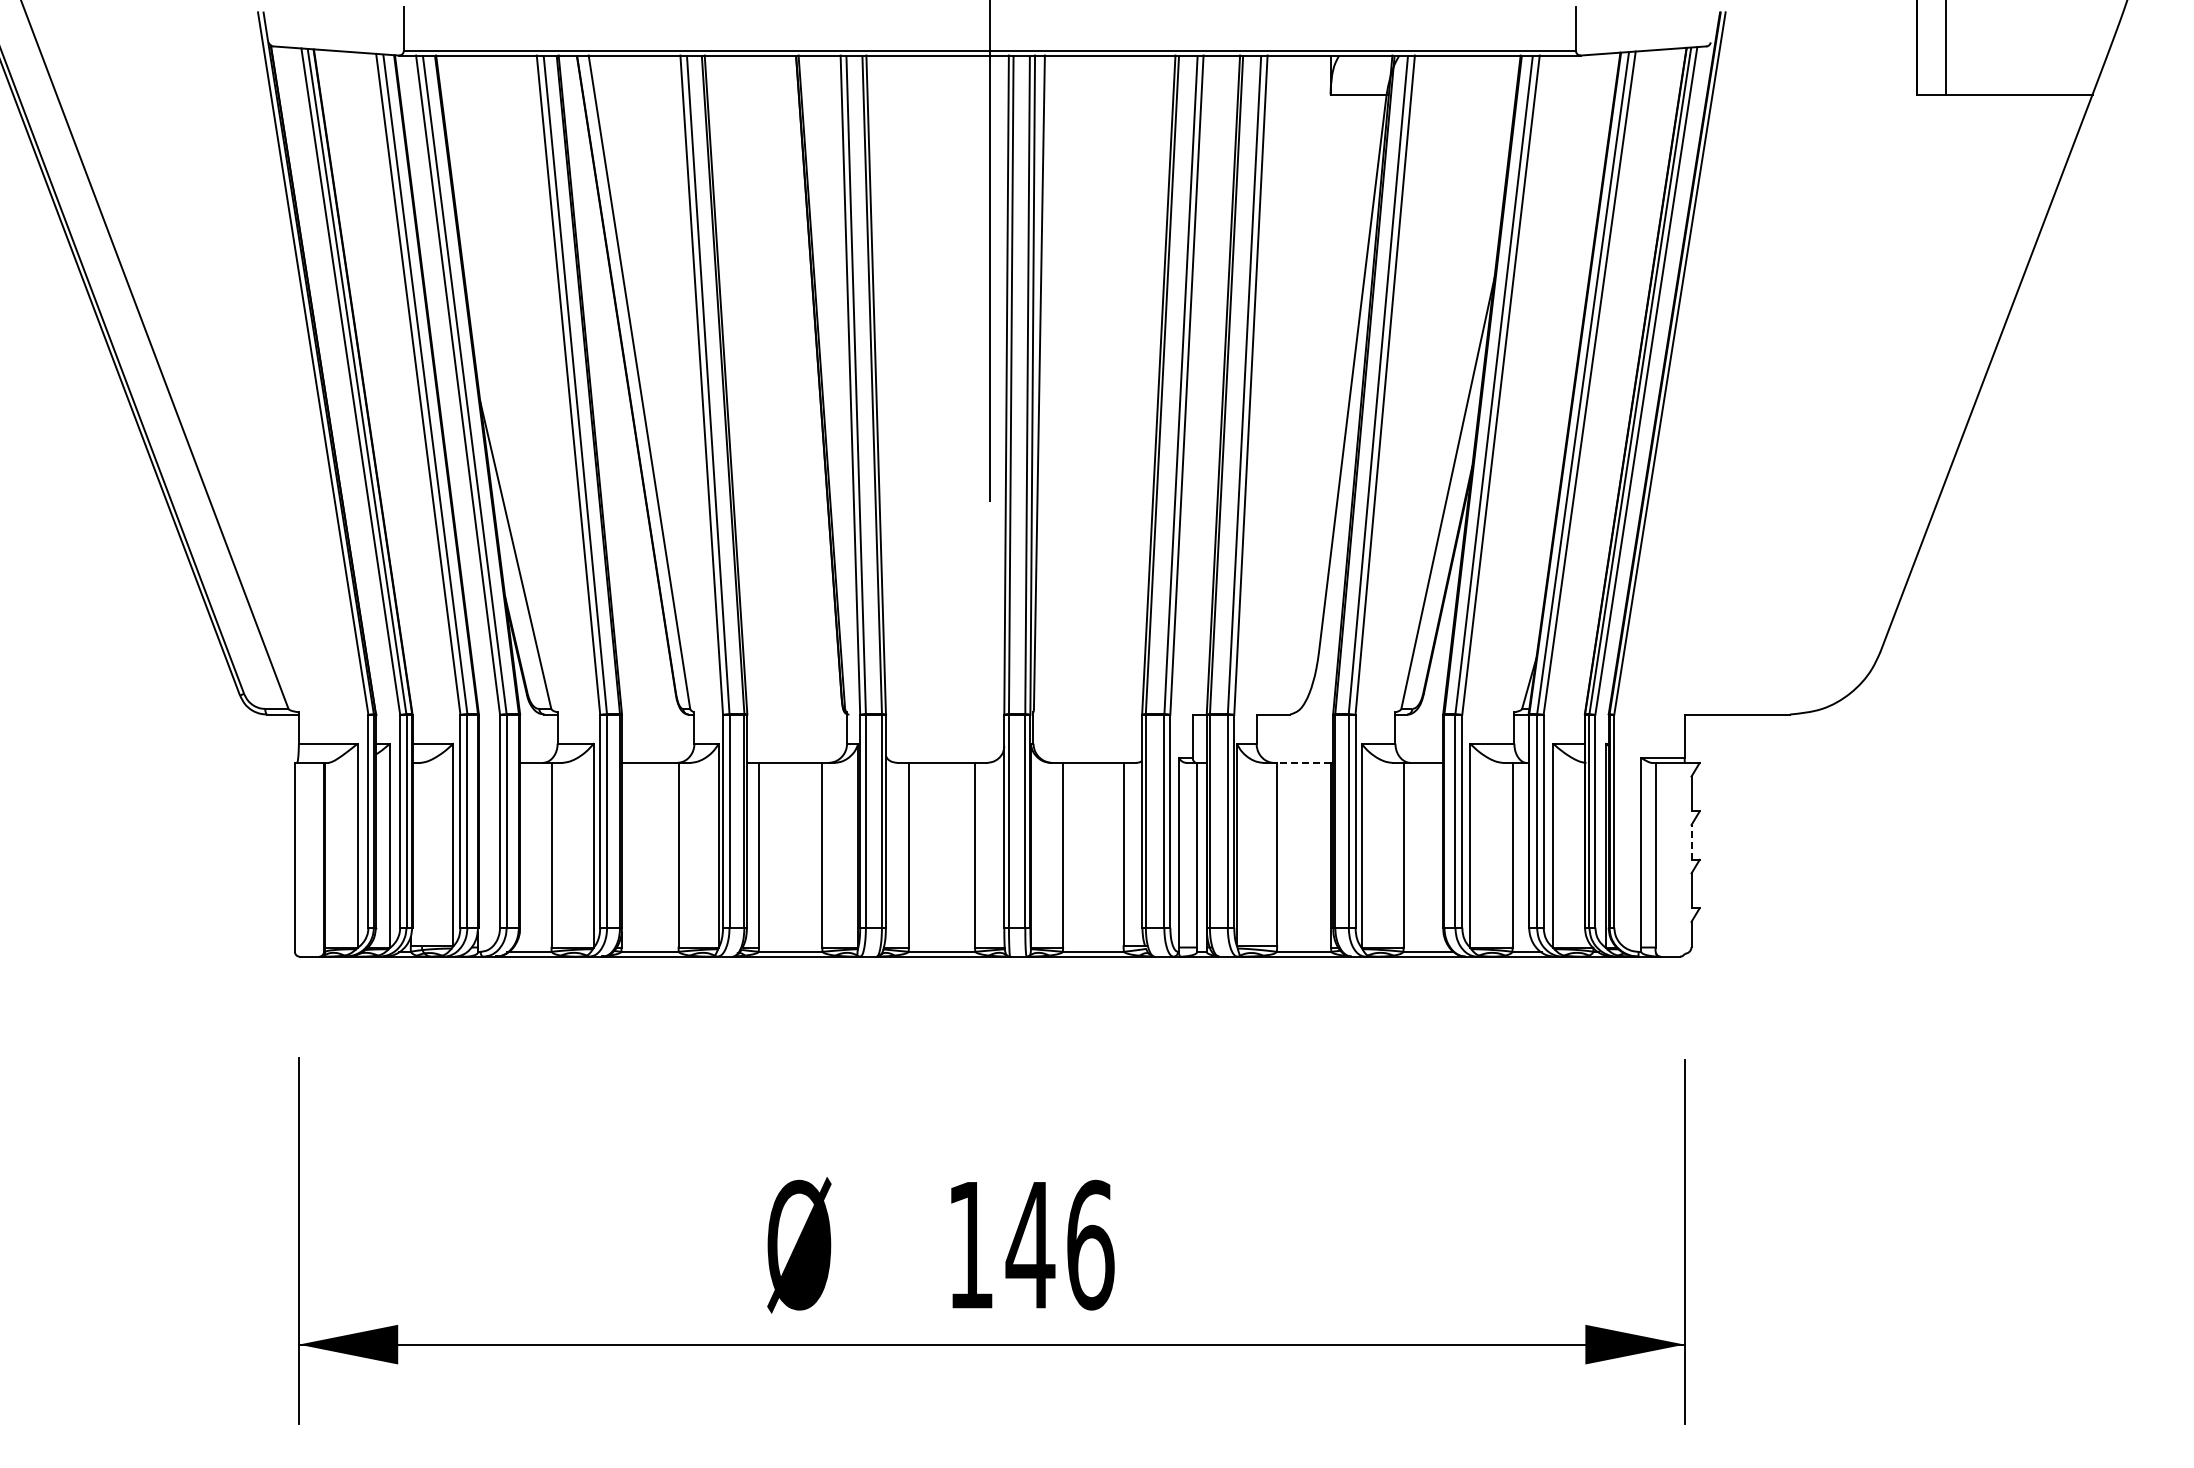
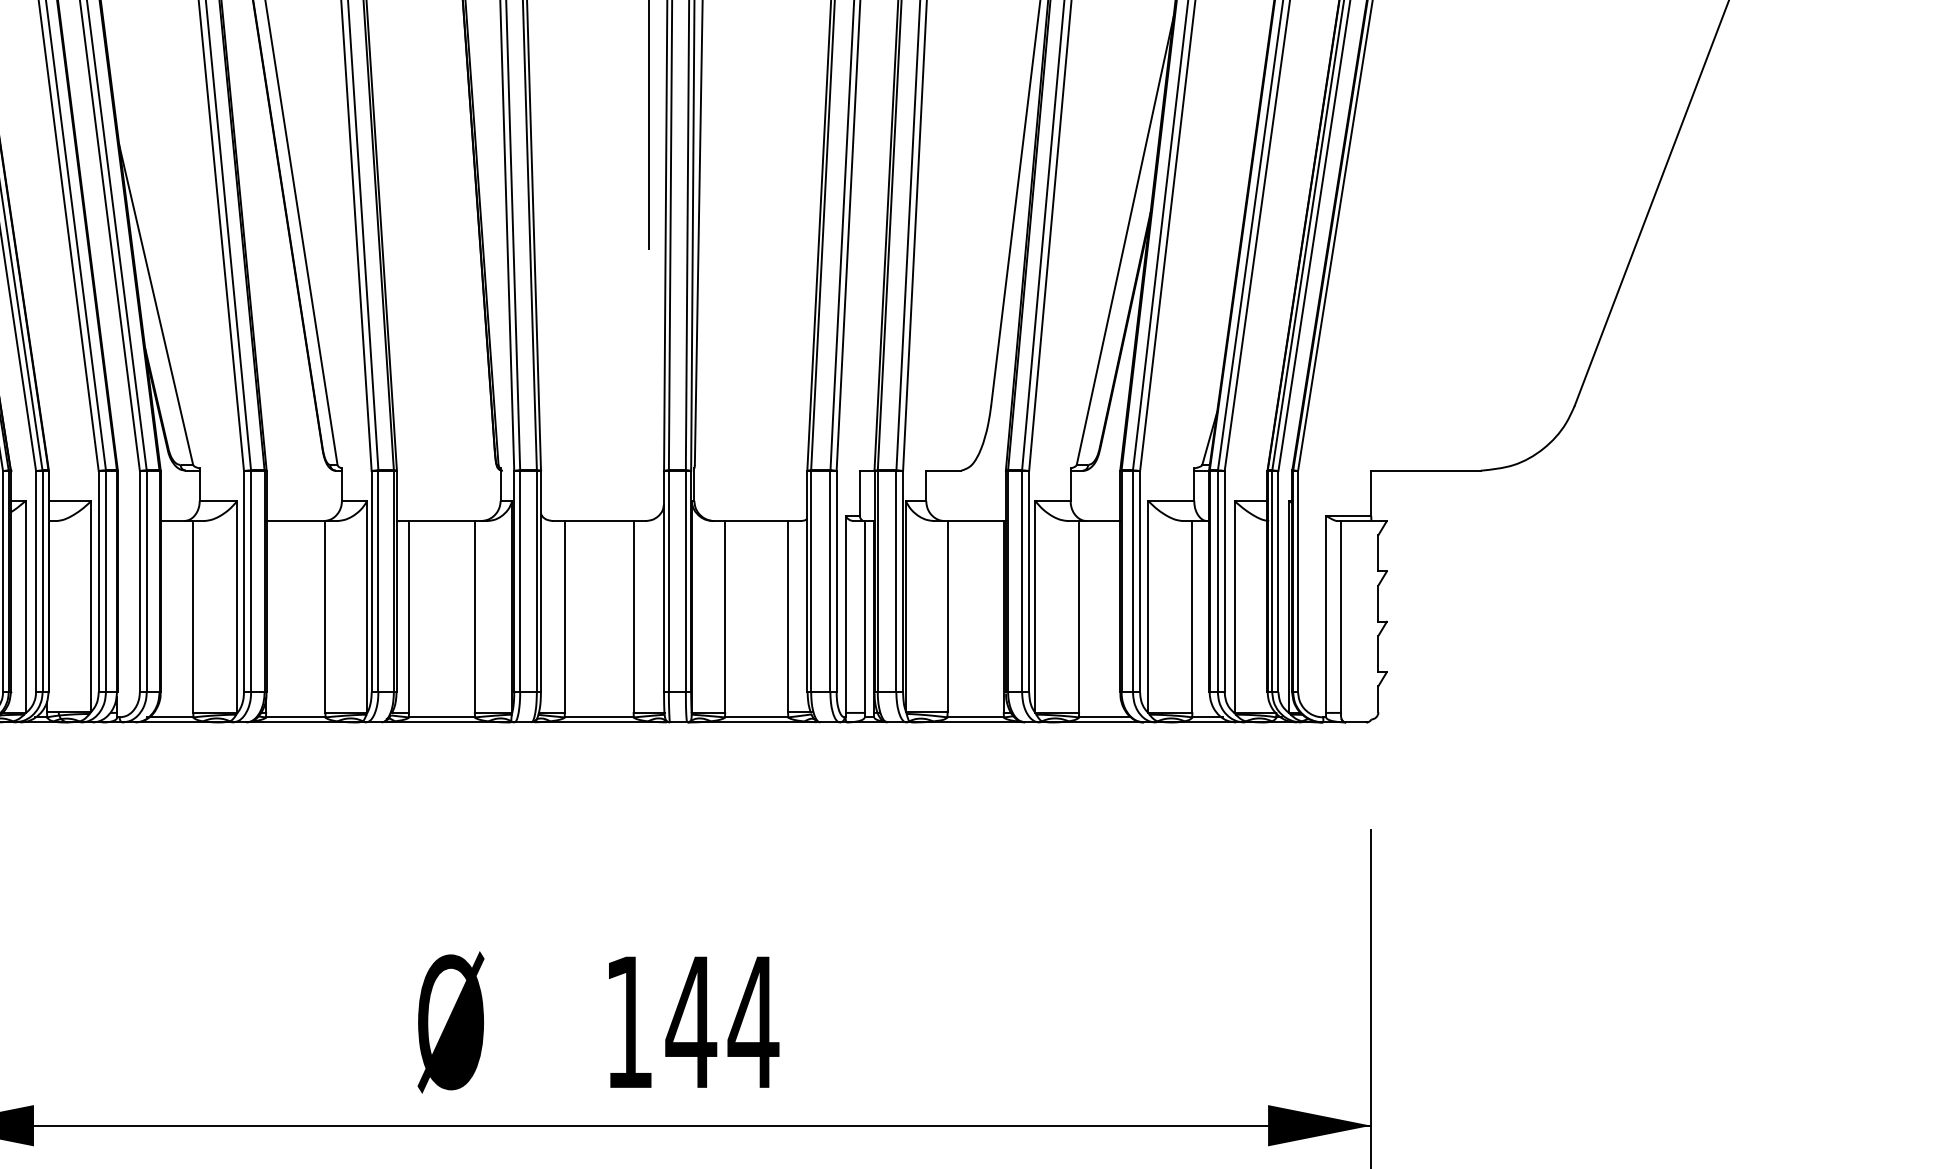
line: (1304, 762) -> (976, 520), dashed -> solid
line: (1691, 841) -> (1378, 602), dashed -> solid
text: (1090, 1244) -> (753, 1021), 146 -> 144

